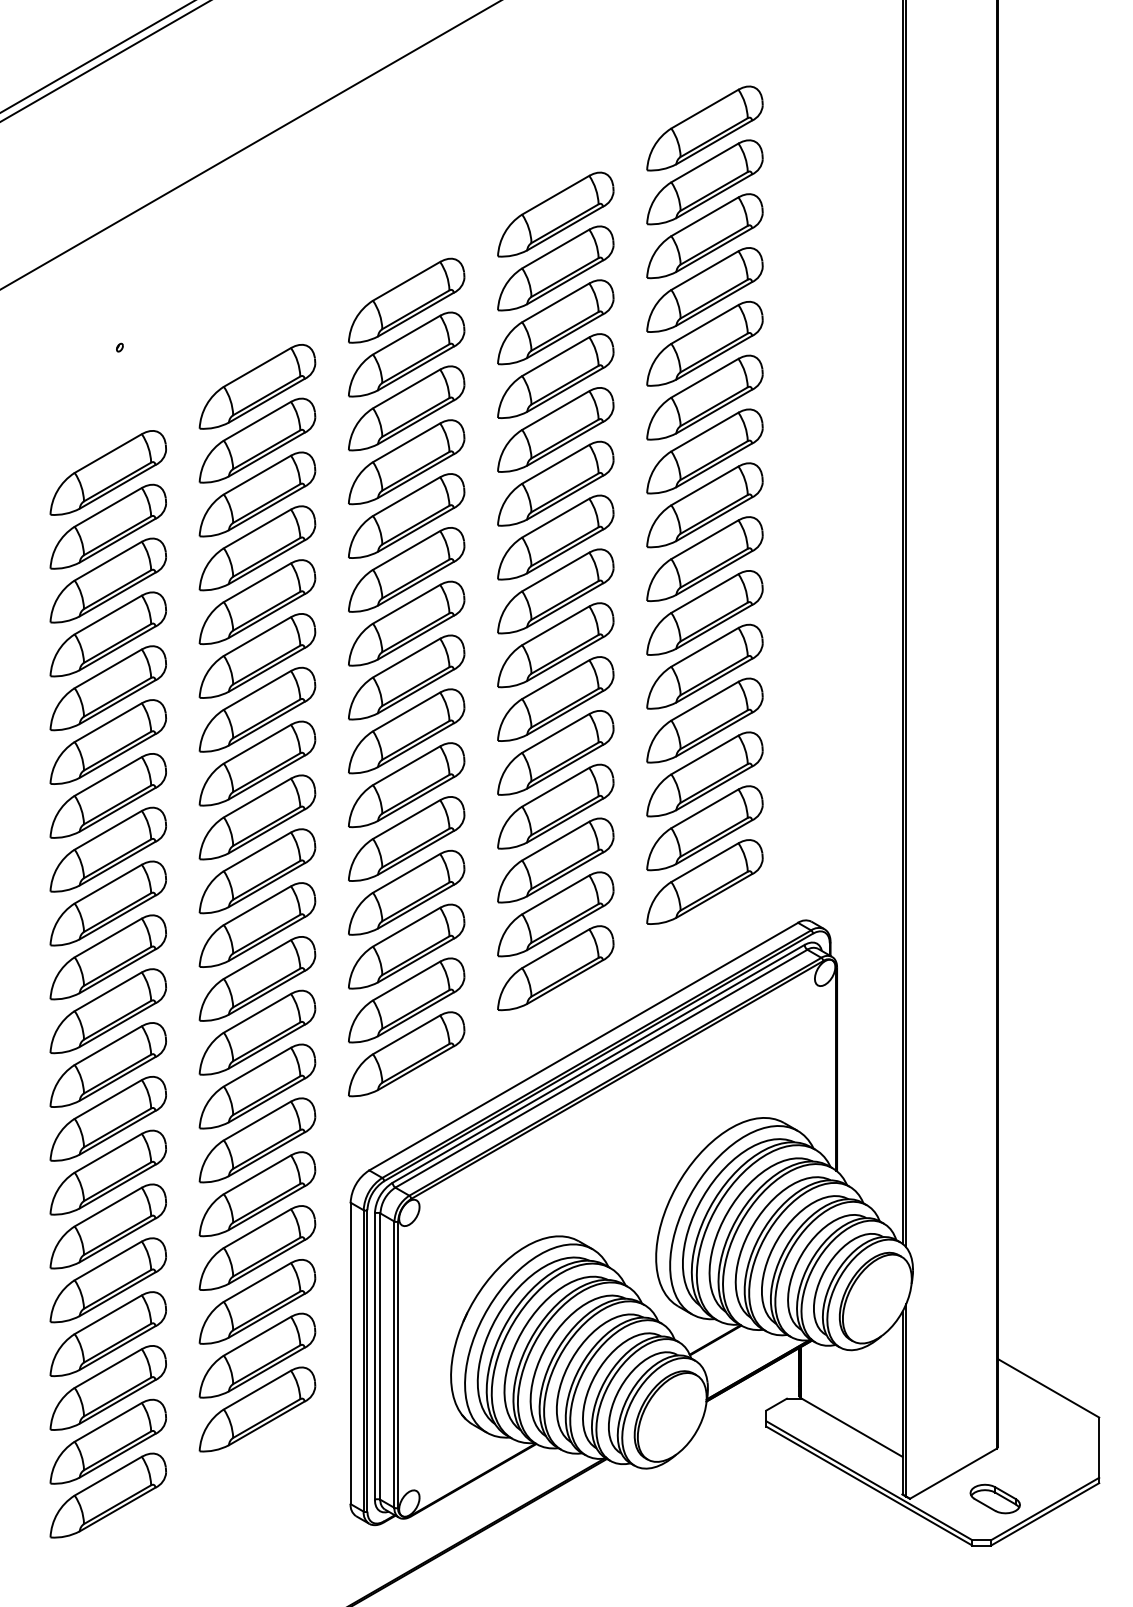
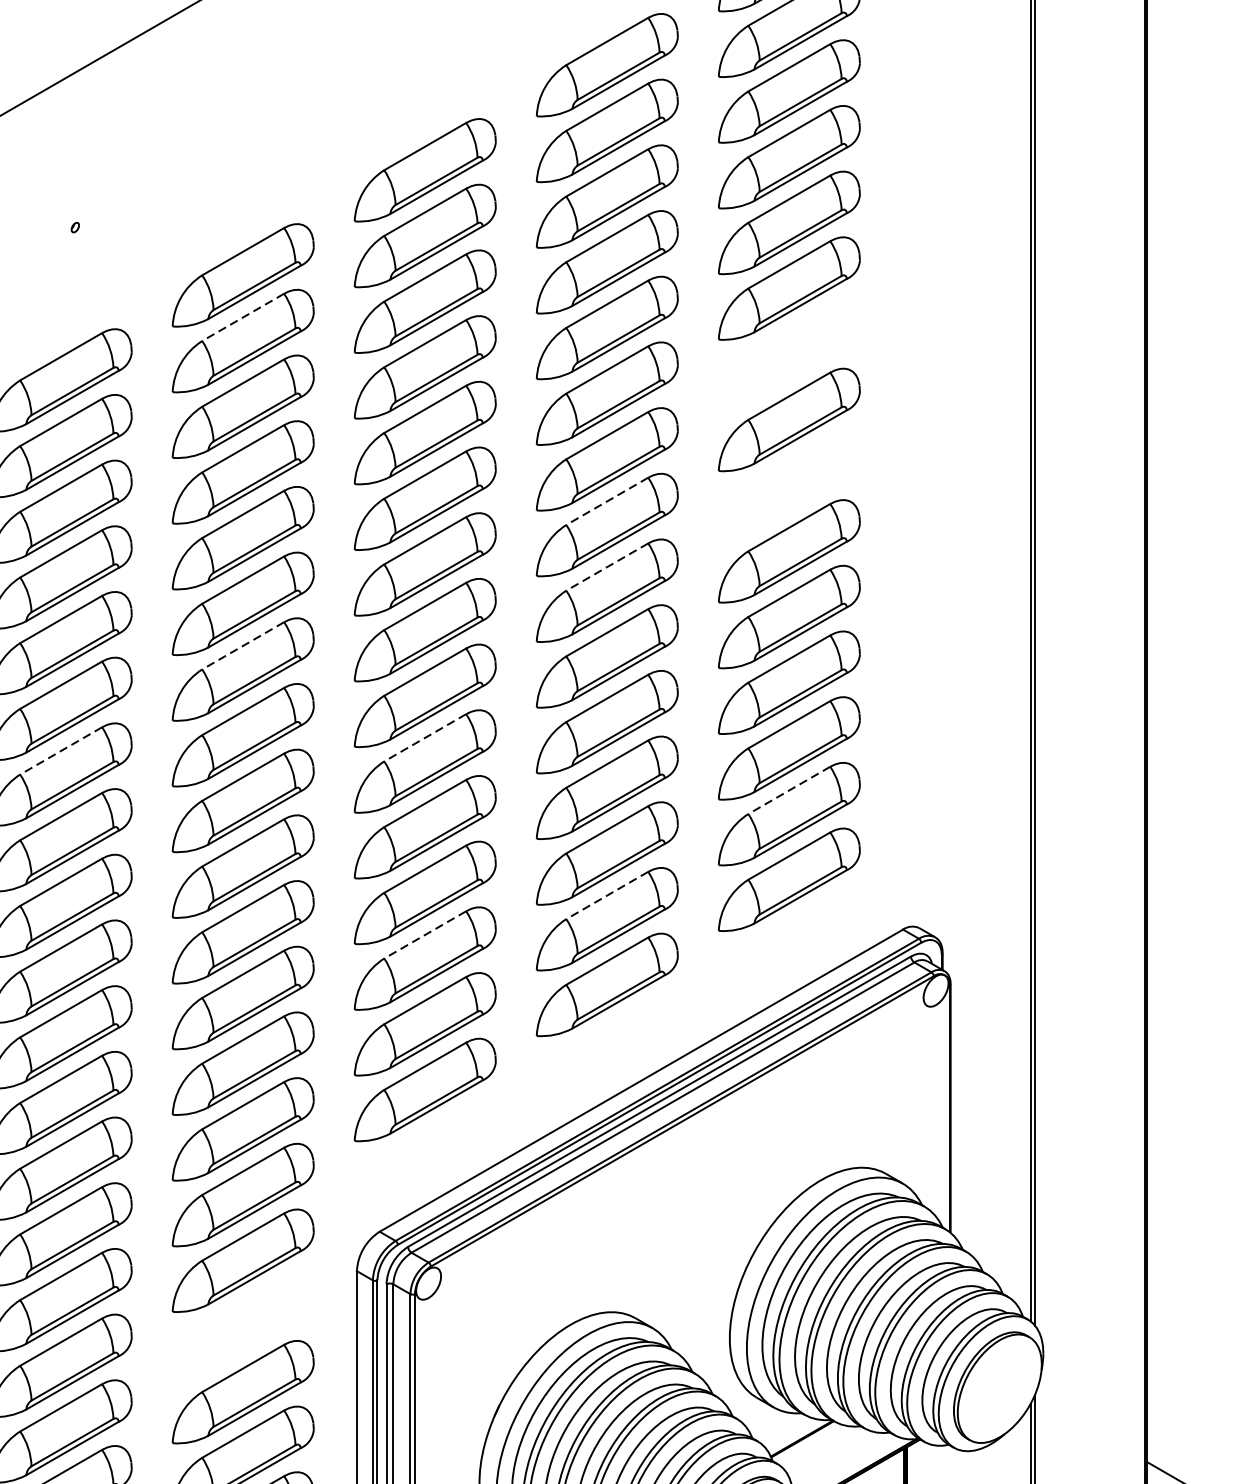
line: (257, 421) -> (243, 317), solid -> dashed
part: (704, 451) -> (788, 354), removed
part: (704, 559) -> (788, 486), removed
line: (555, 572) -> (606, 501), solid -> dashed
line: (555, 625) -> (606, 566), solid -> dashed
line: (257, 690) -> (243, 646), solid -> dashed
line: (406, 765) -> (425, 737), solid -> dashed
line: (108, 776) -> (61, 750), solid -> dashed
line: (704, 808) -> (788, 790), solid -> dashed
line: (555, 894) -> (606, 894), solid -> dashed
line: (406, 927) -> (425, 935), solid -> dashed
part: (257, 1247) -> (243, 1325), removed

